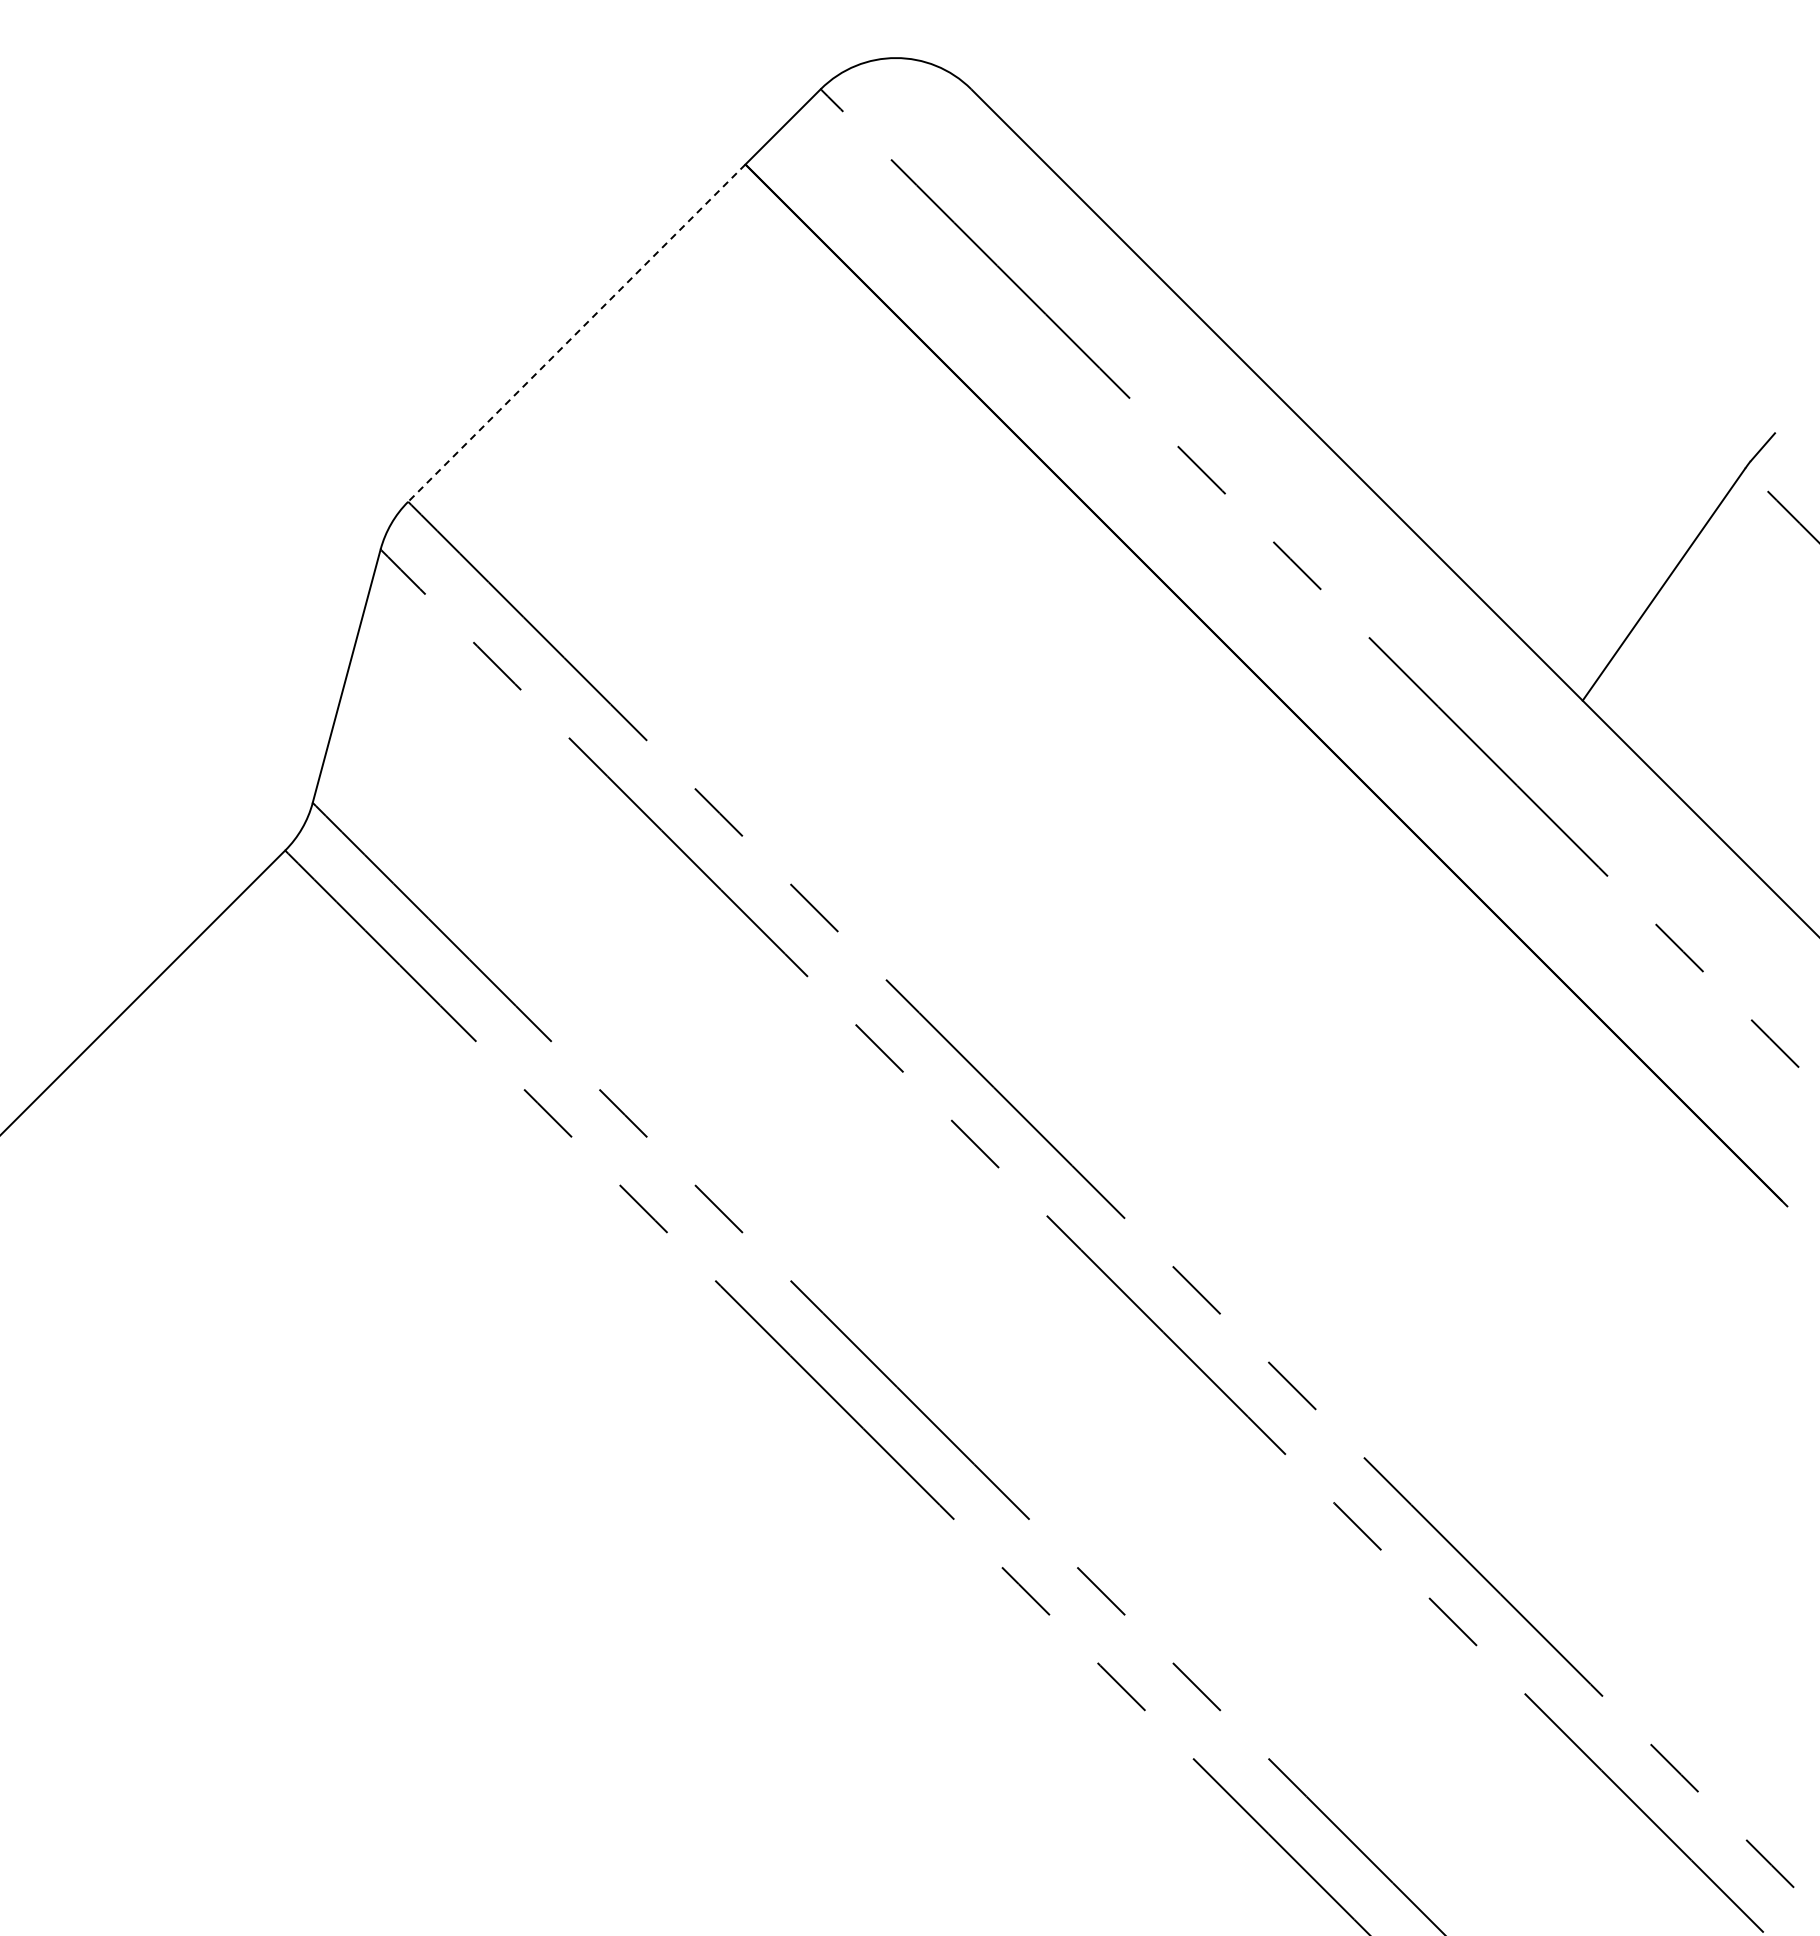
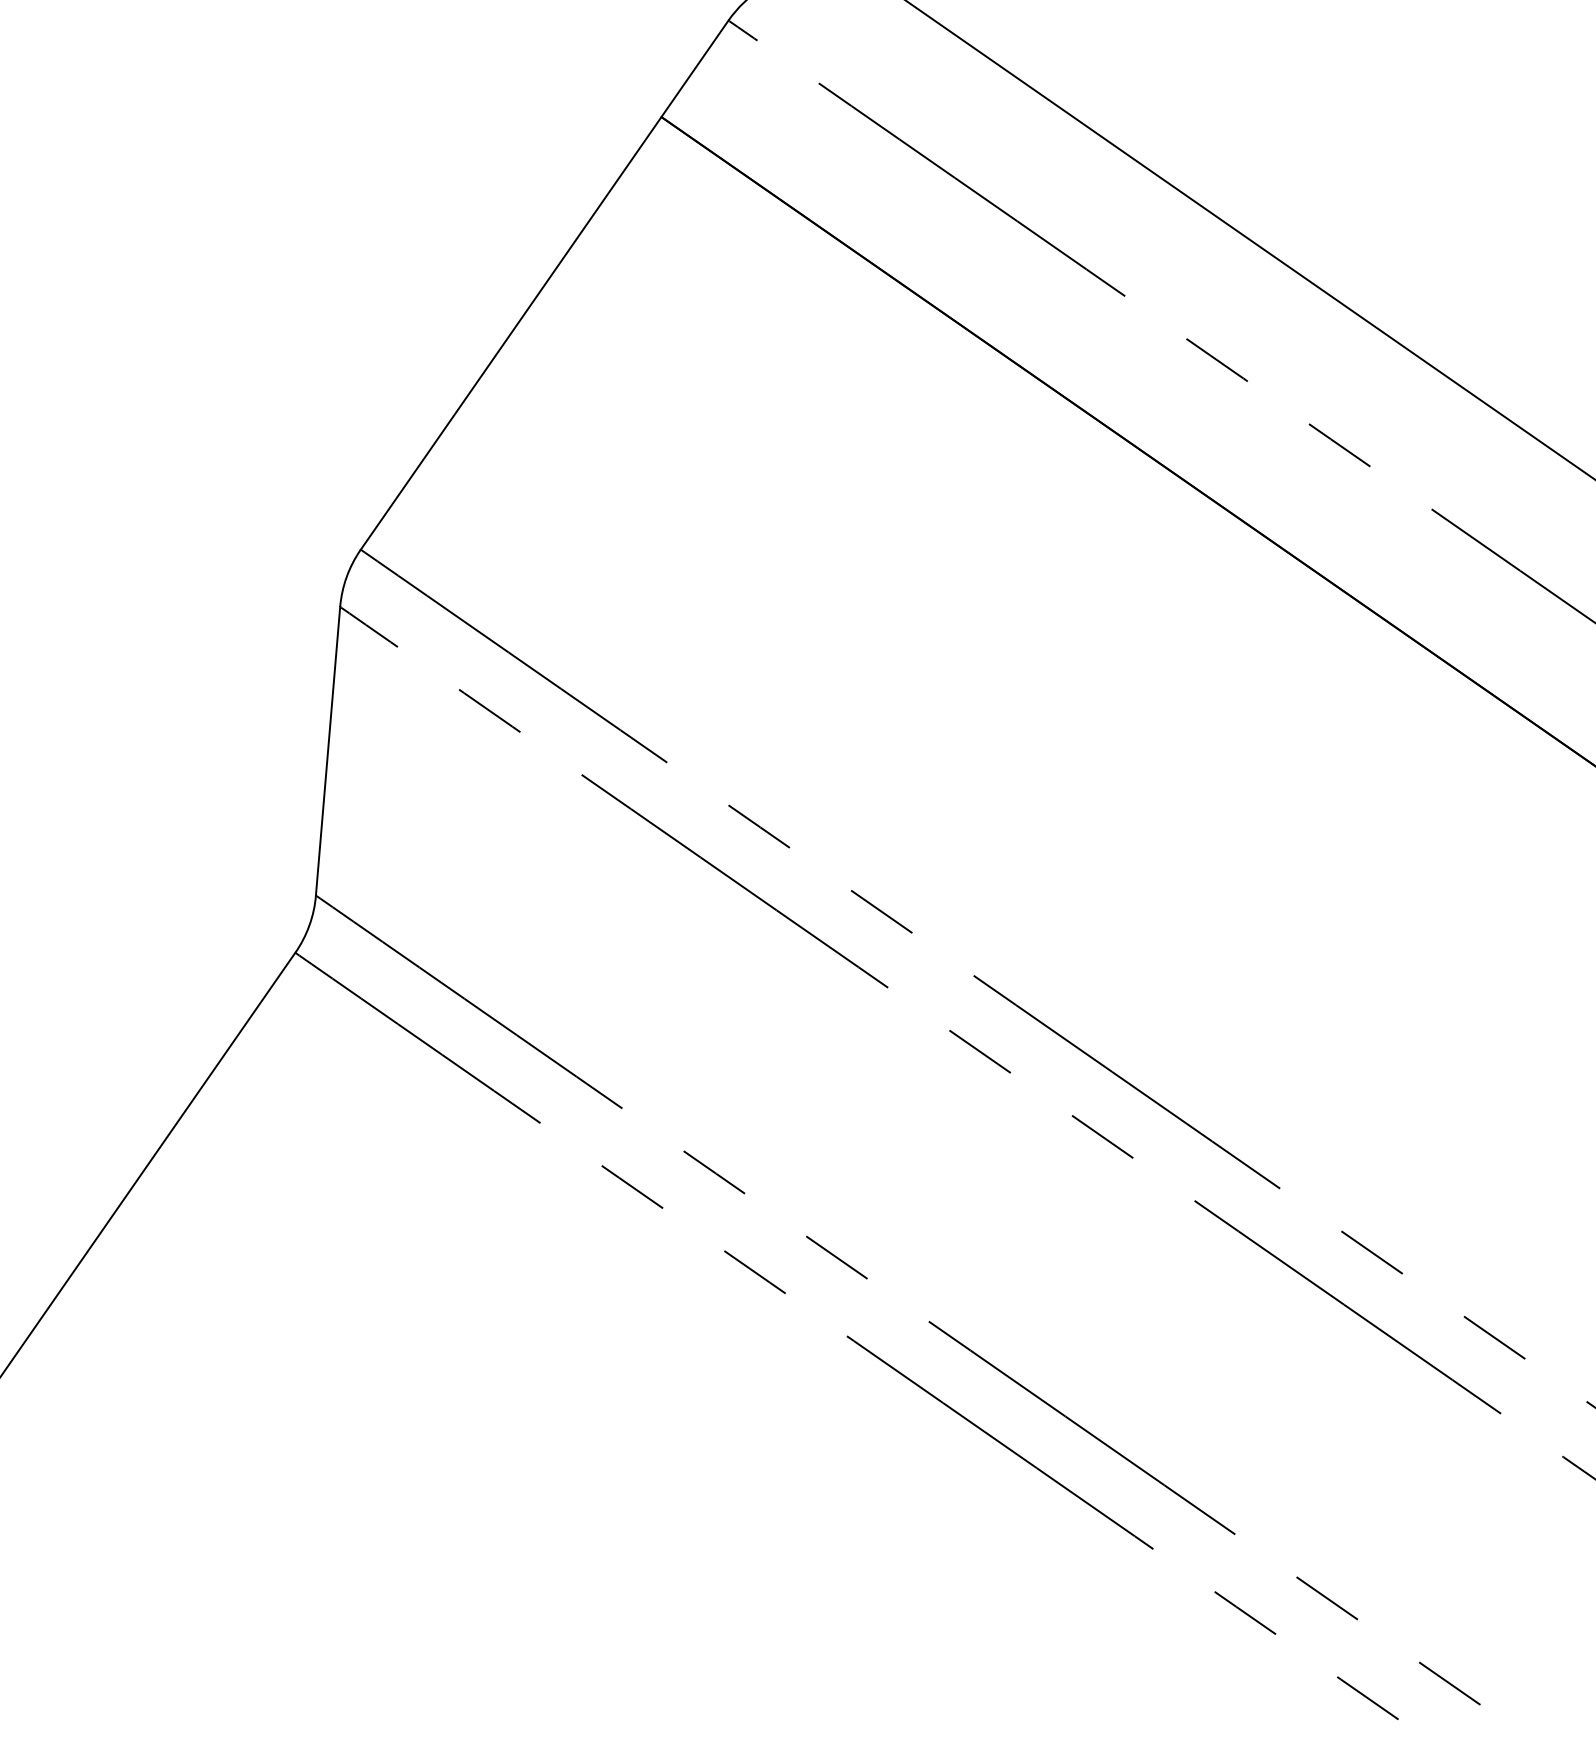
line: (576, 333) -> (510, 333), dashed -> solid

